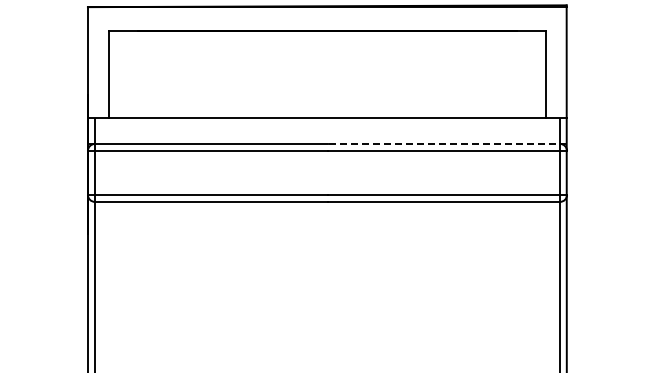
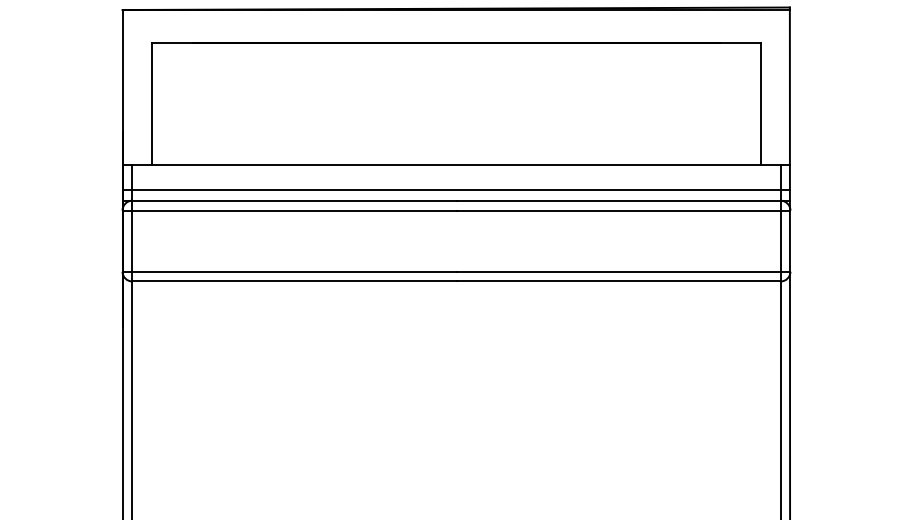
line: (327, 136) -> (456, 190), added
line: (447, 143) -> (623, 200), dashed -> solid

